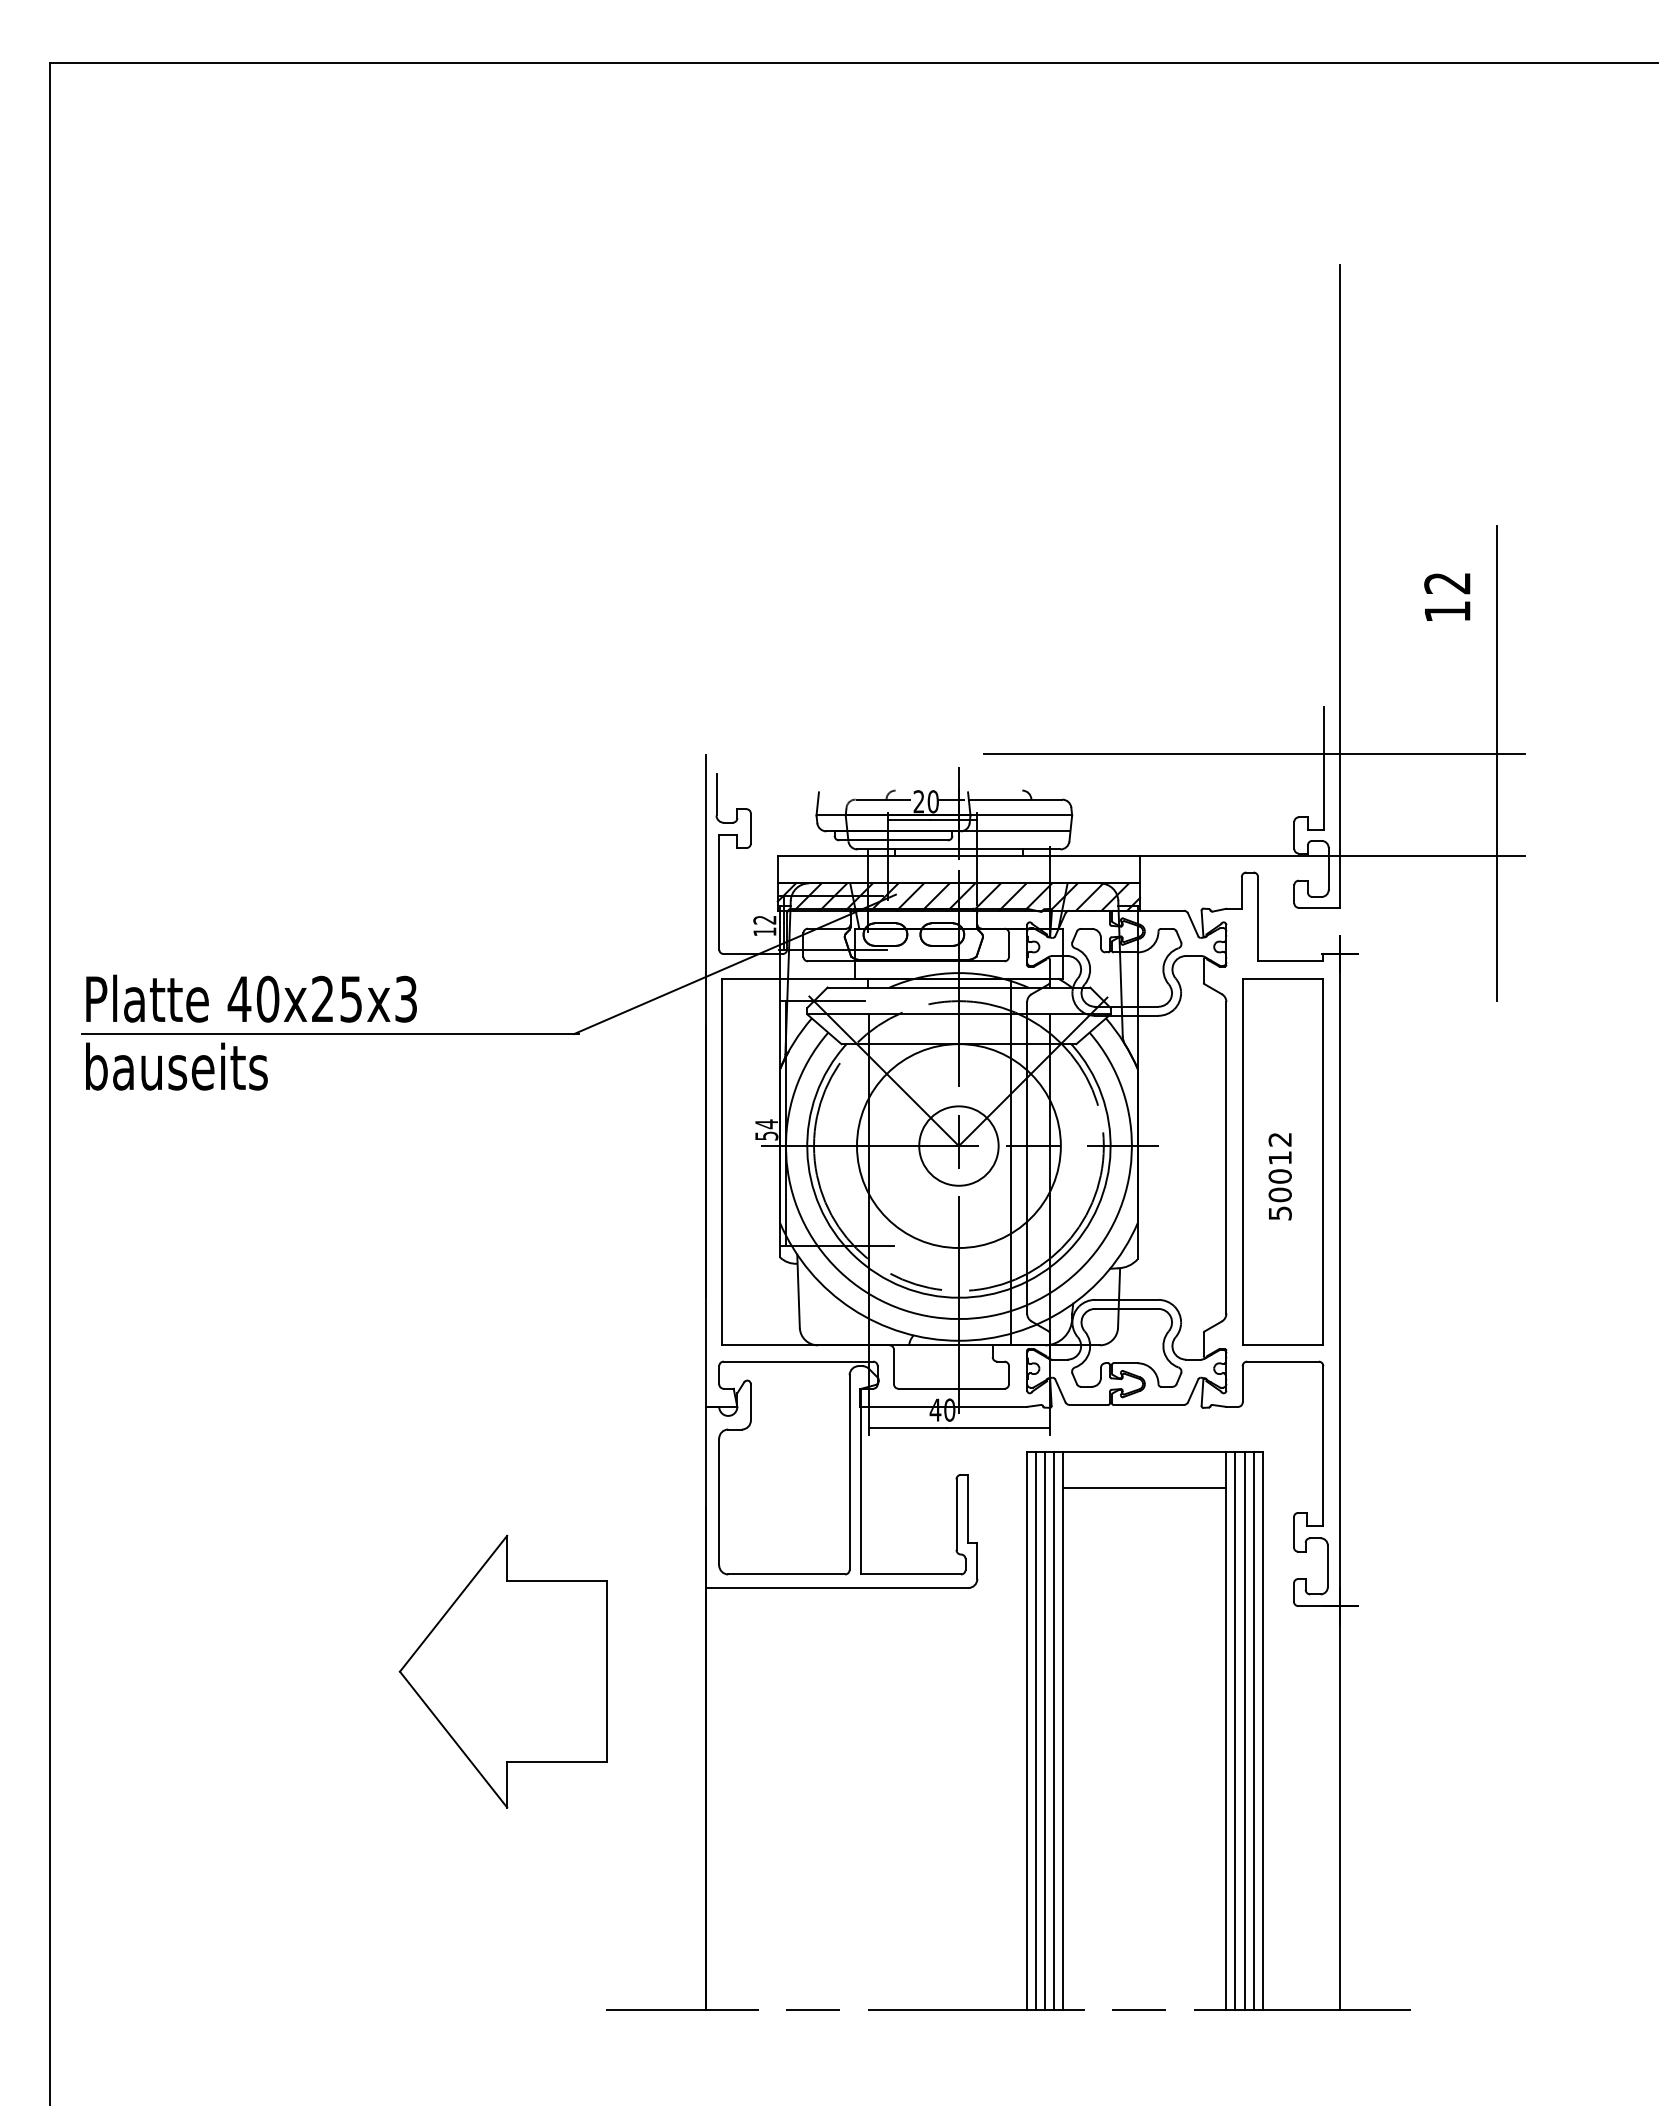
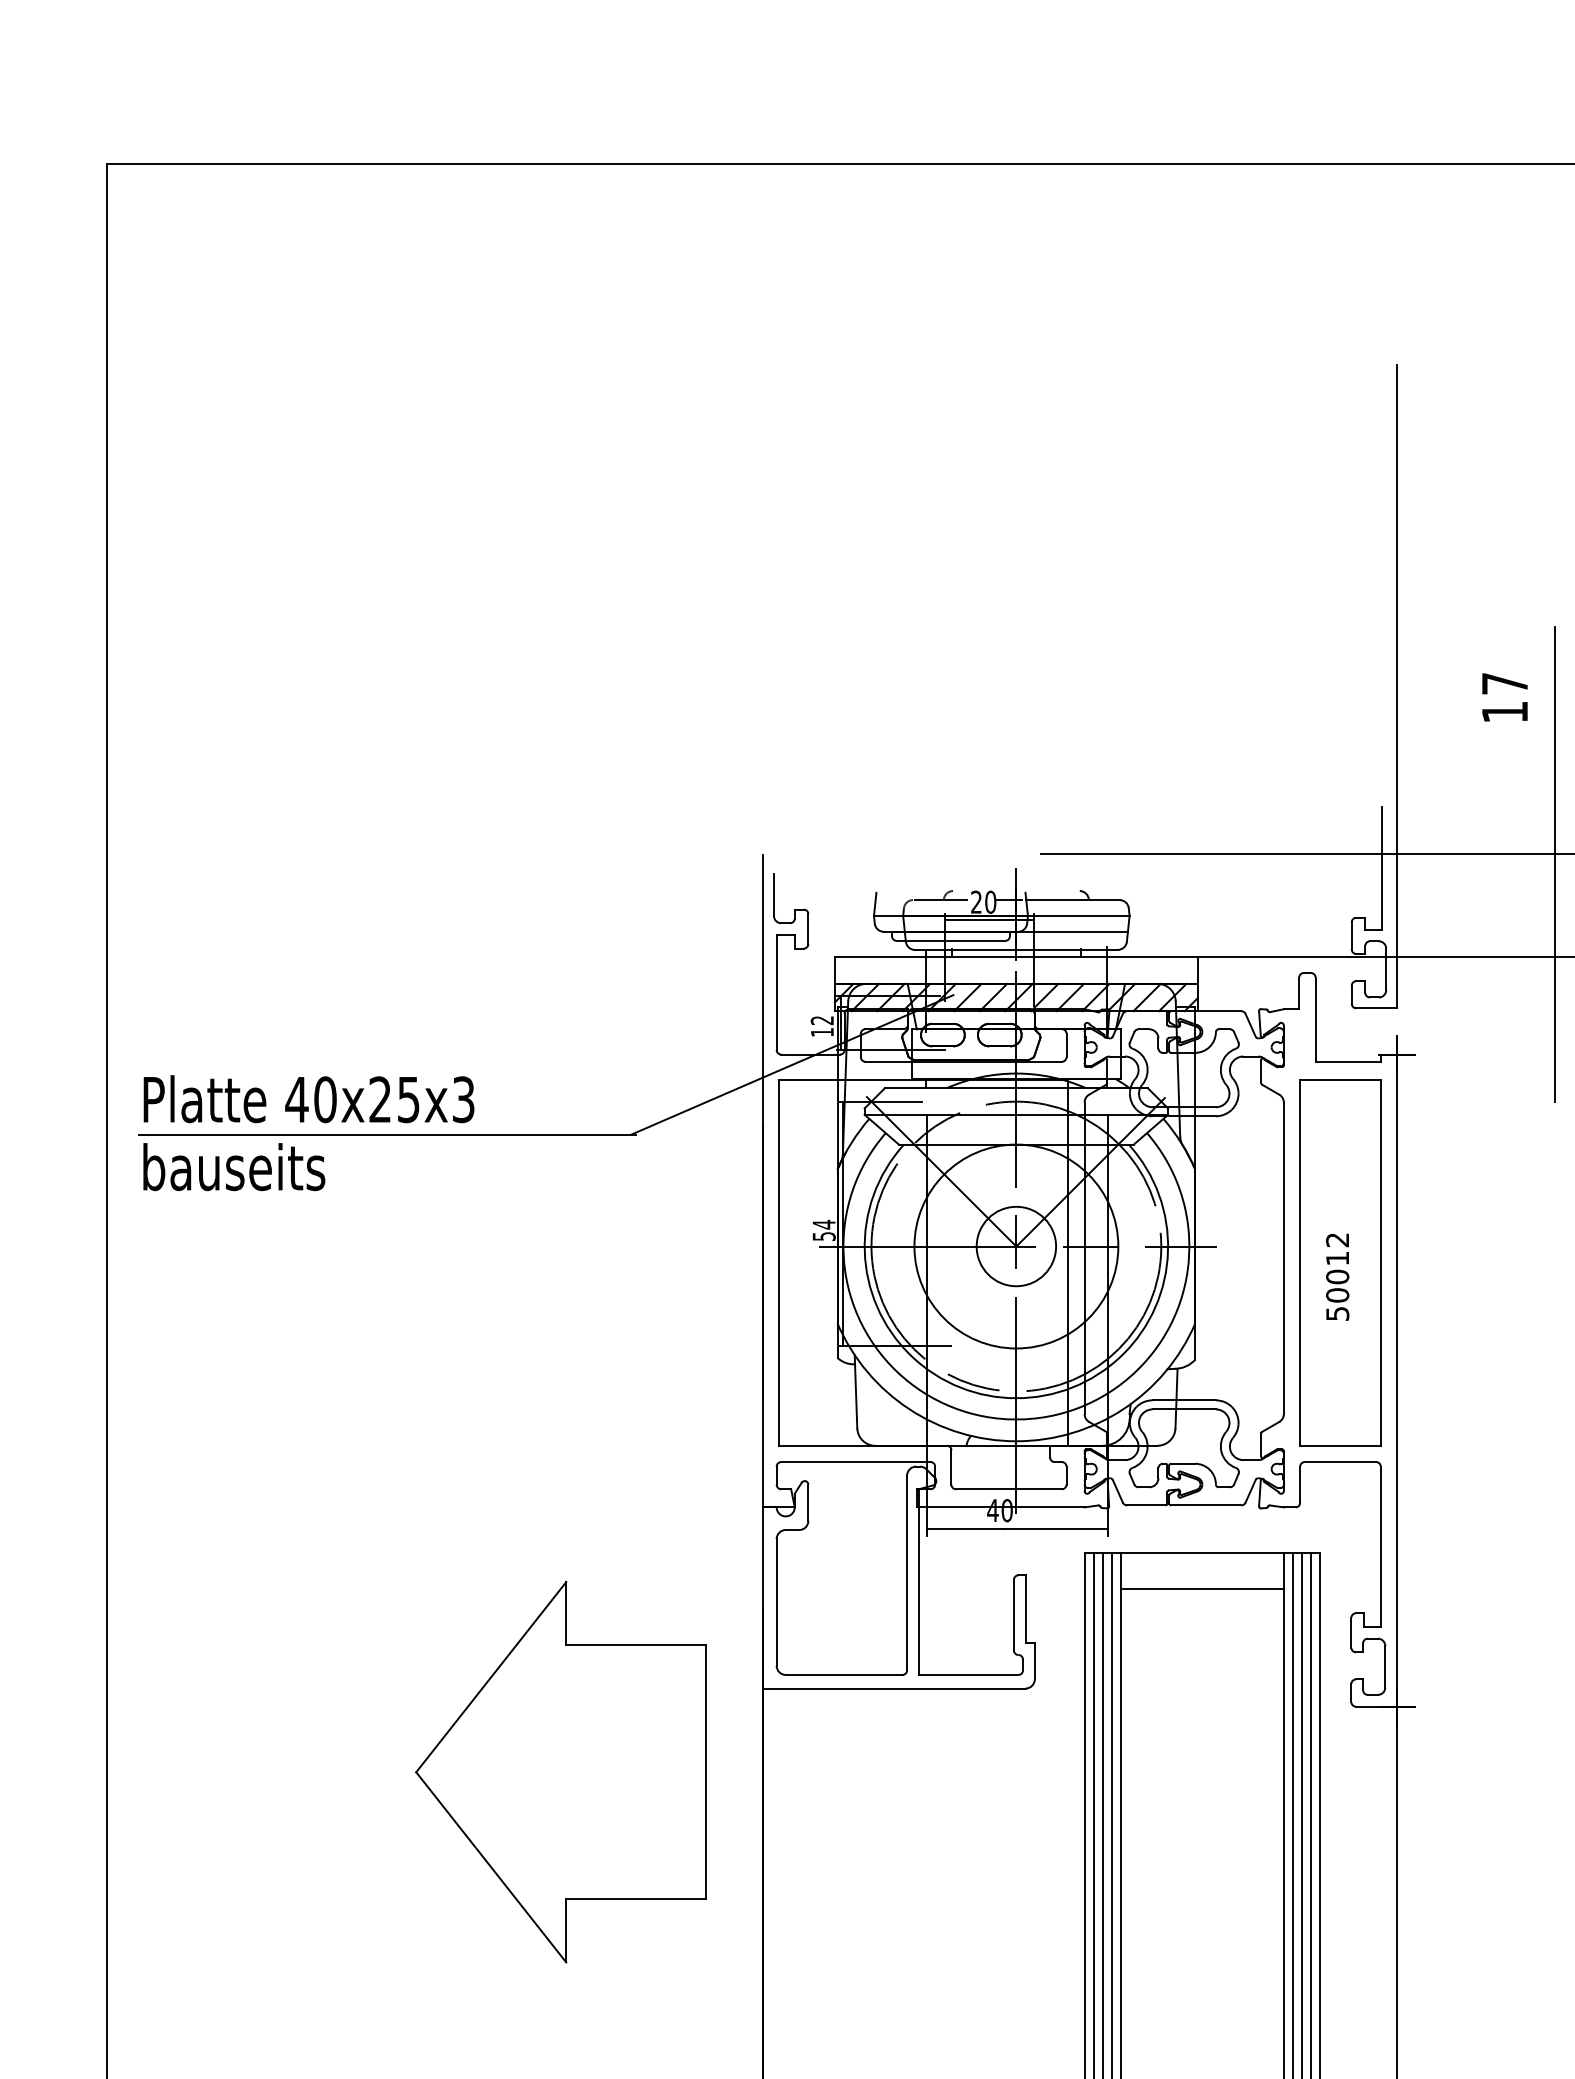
text: (1447, 583) -> (1504, 683), 12 -> 17
part: (502, 1671) -> (559, 1771), size x1.4

